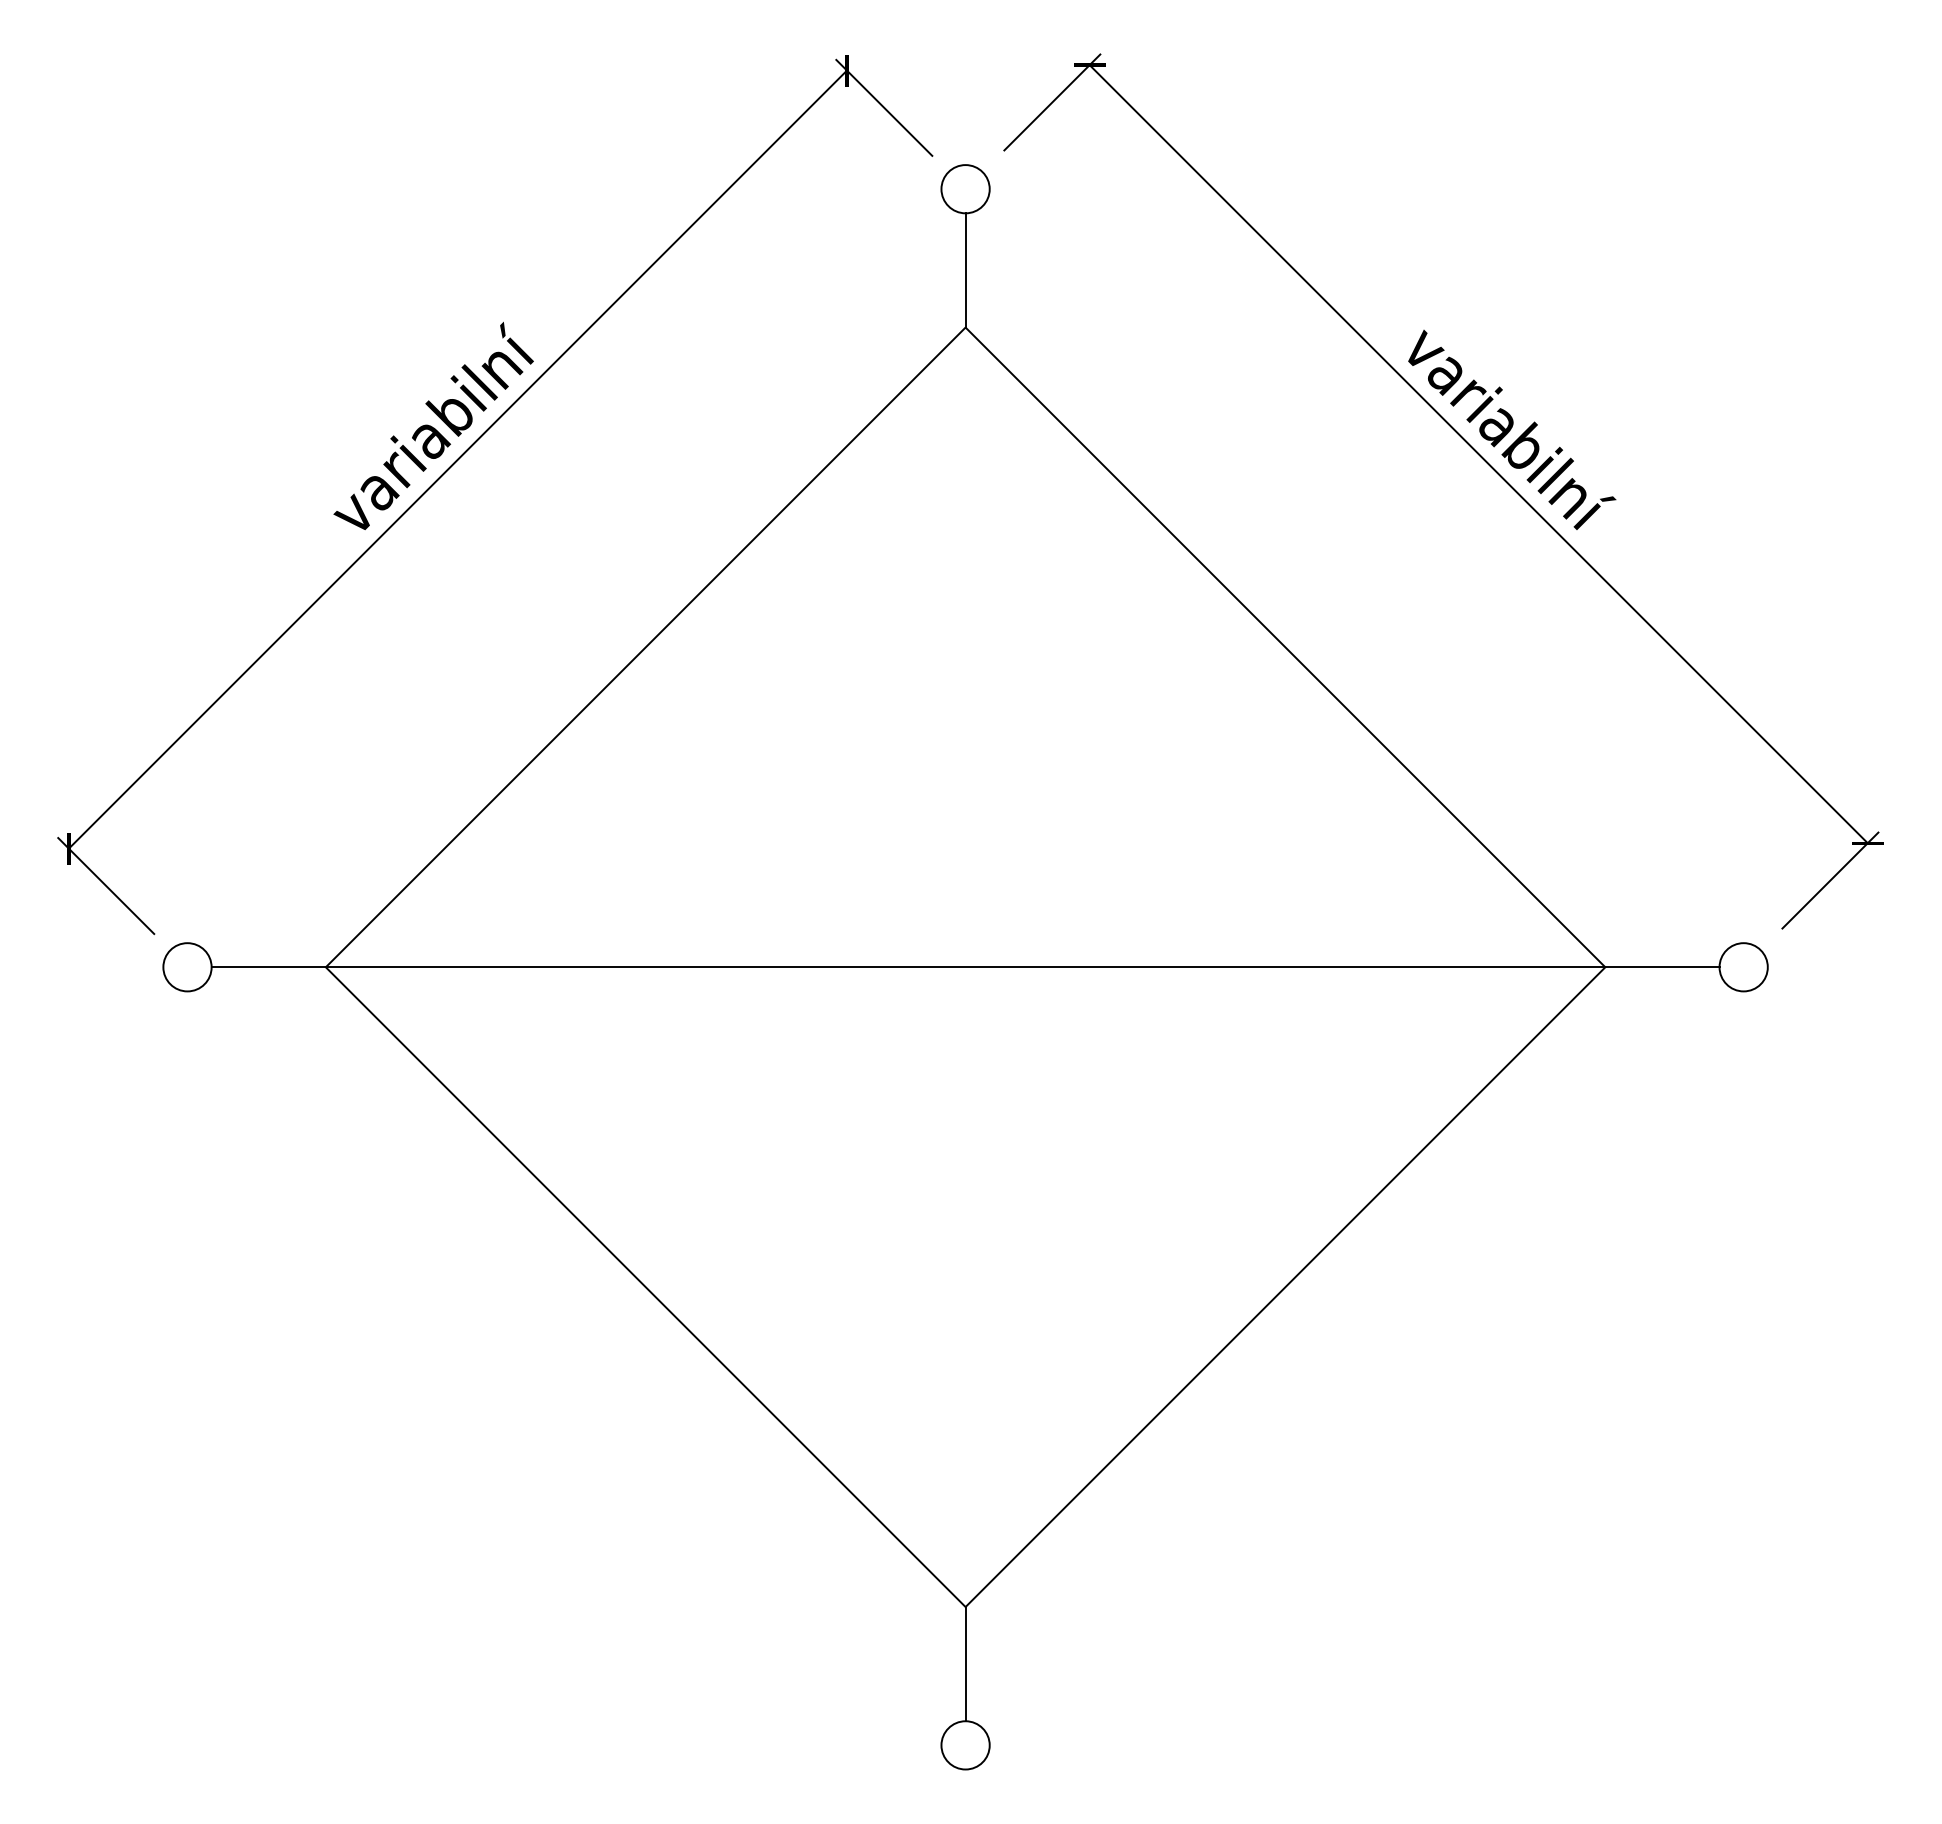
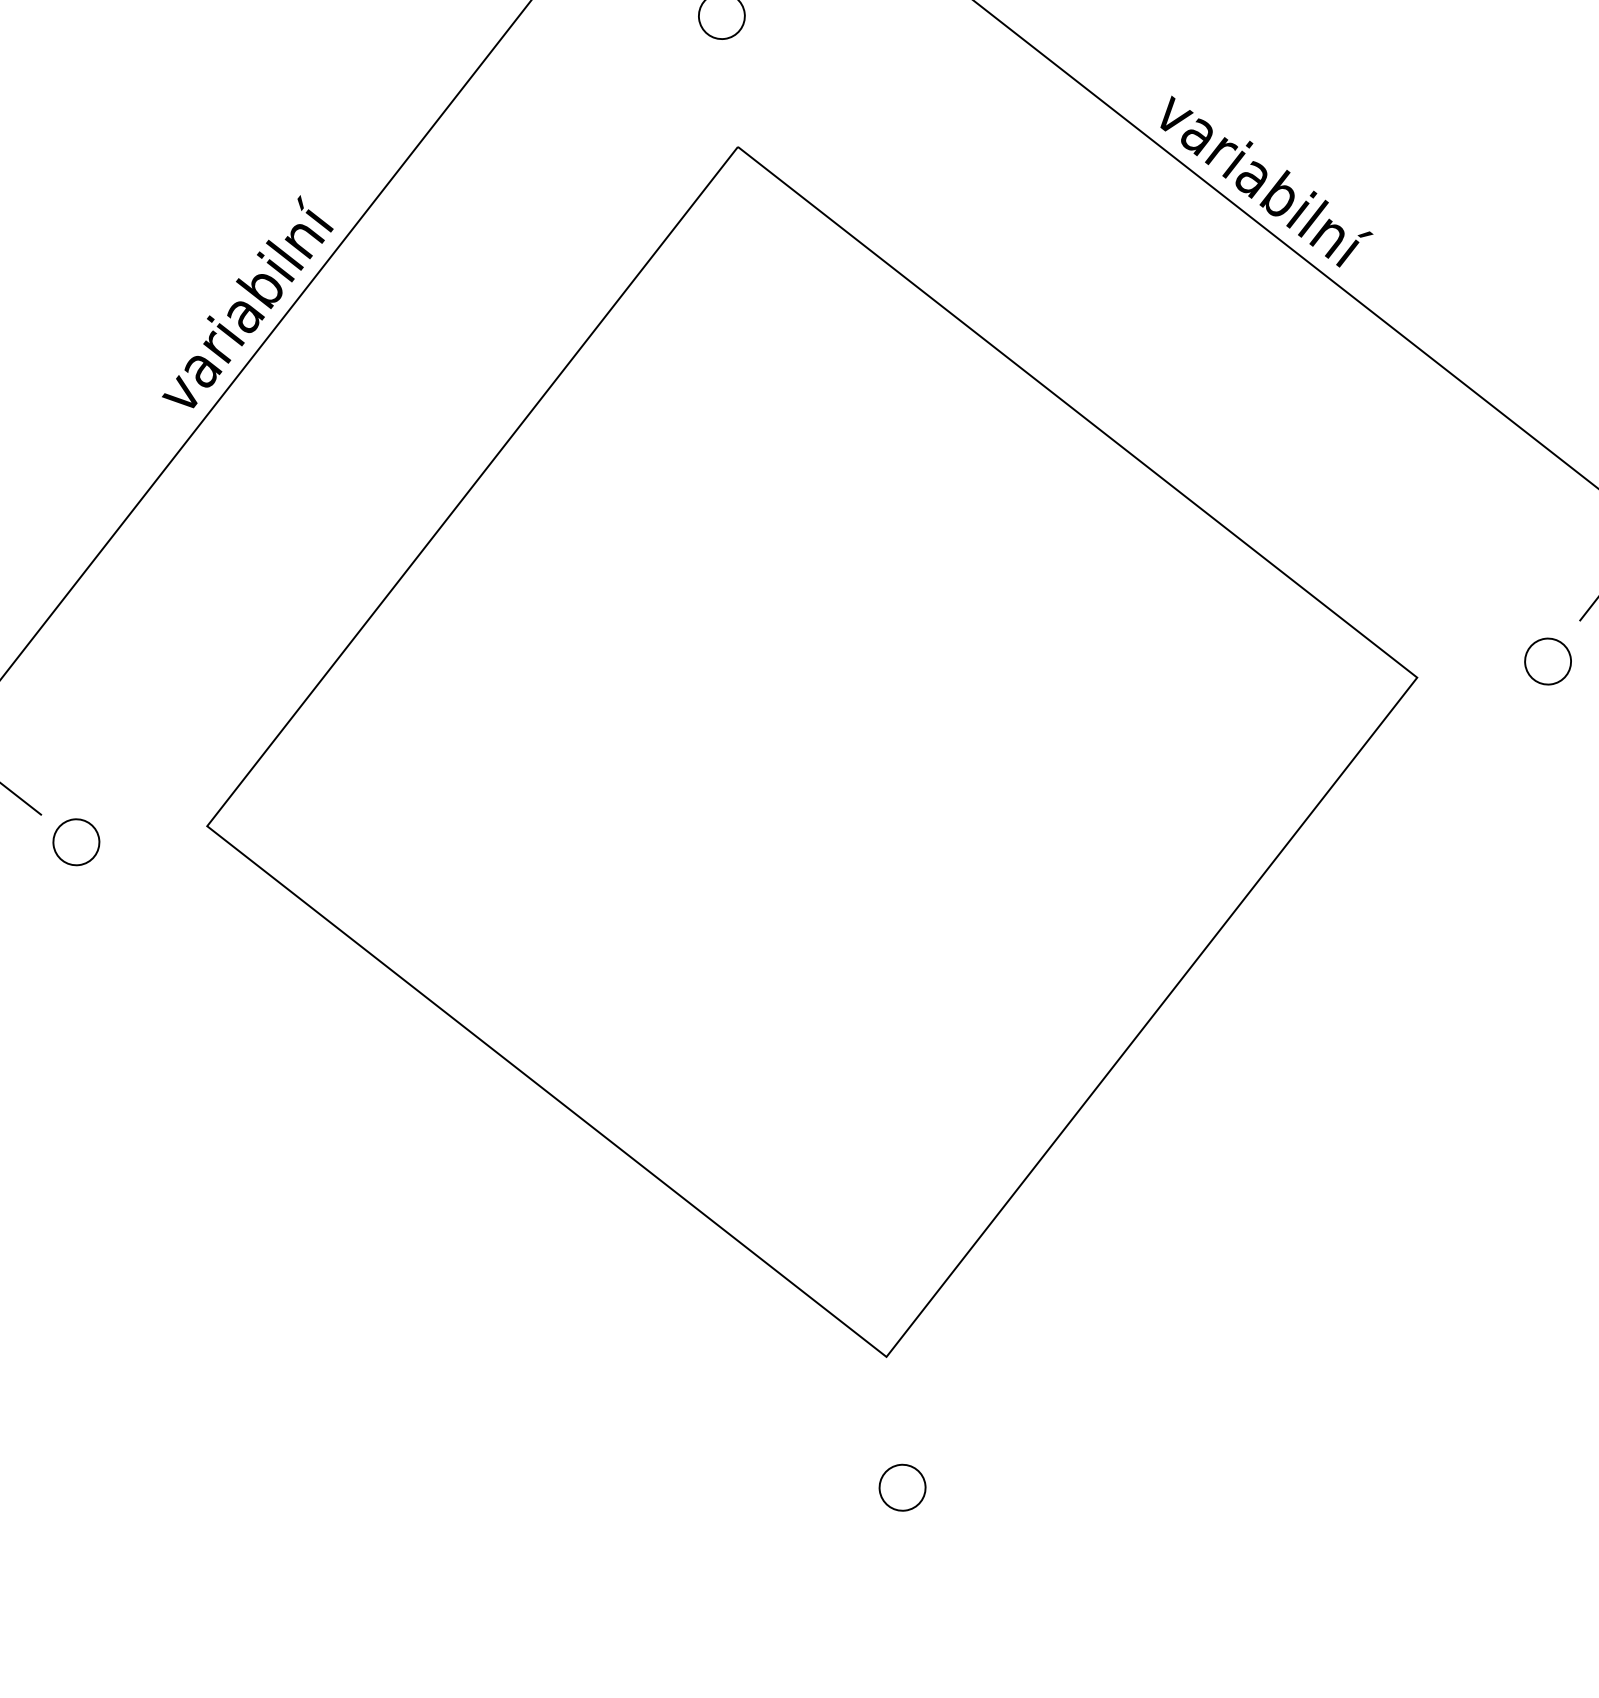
line: (965, 270) -> (731, 92), removed
line: (965, 967) -> (812, 752), removed
line: (965, 1664) -> (893, 1411), removed

